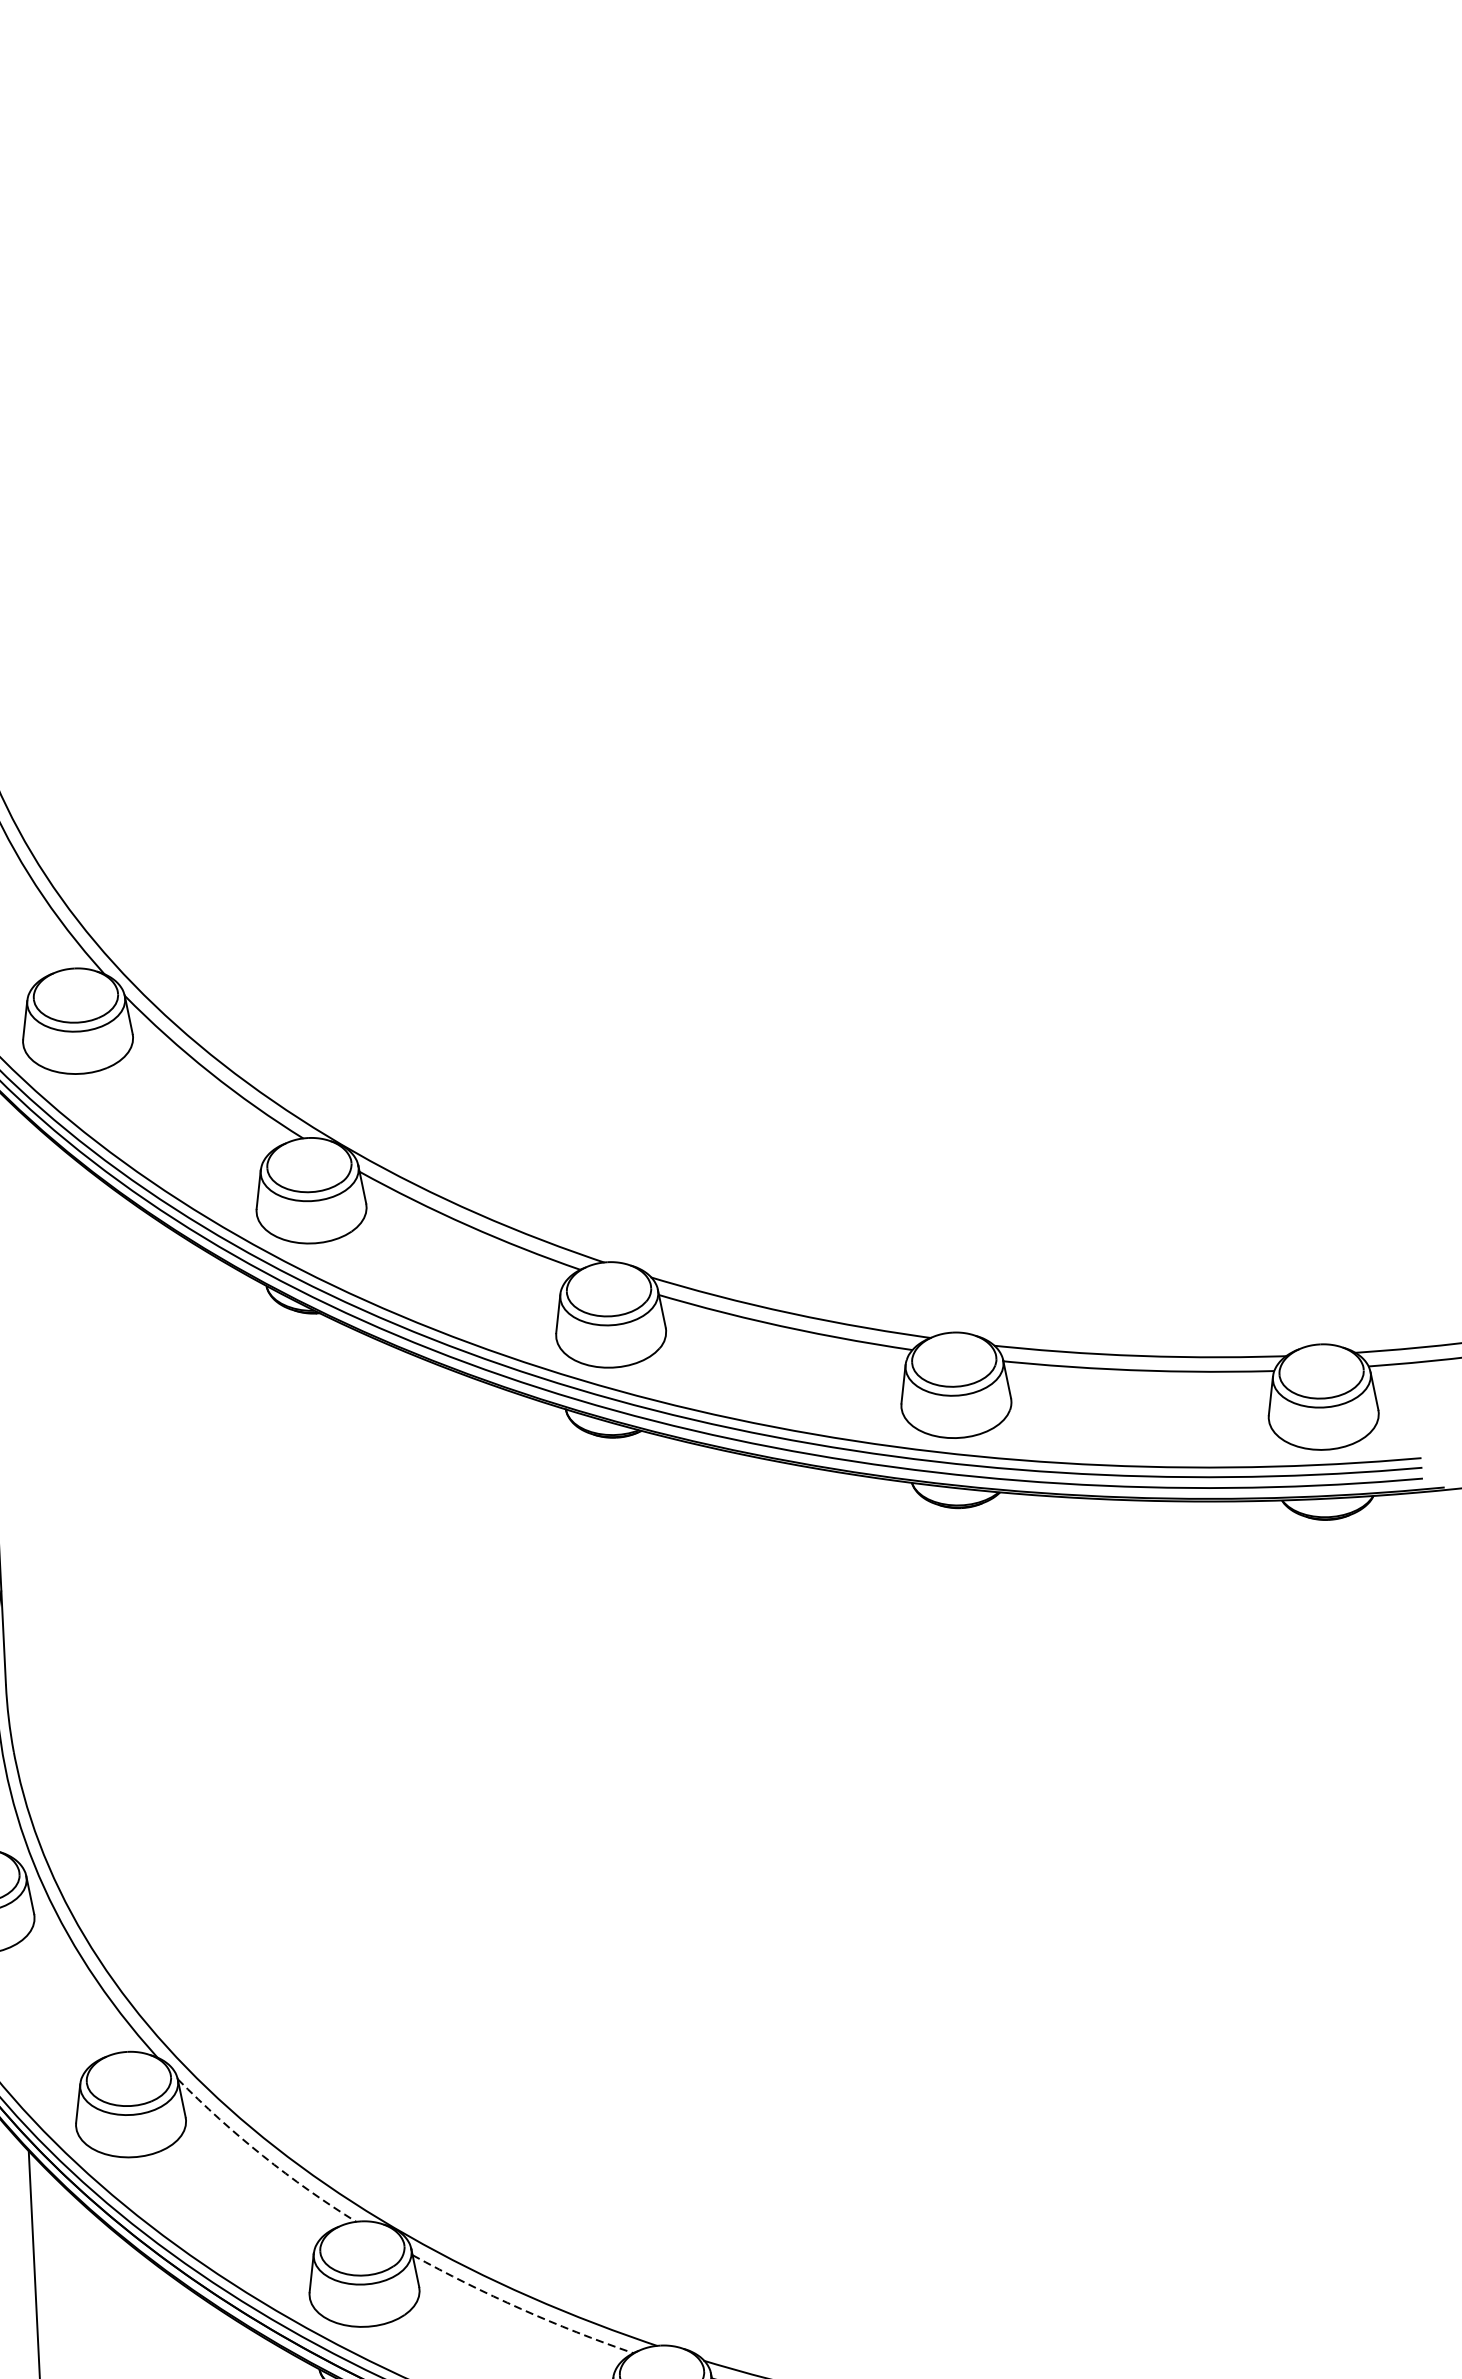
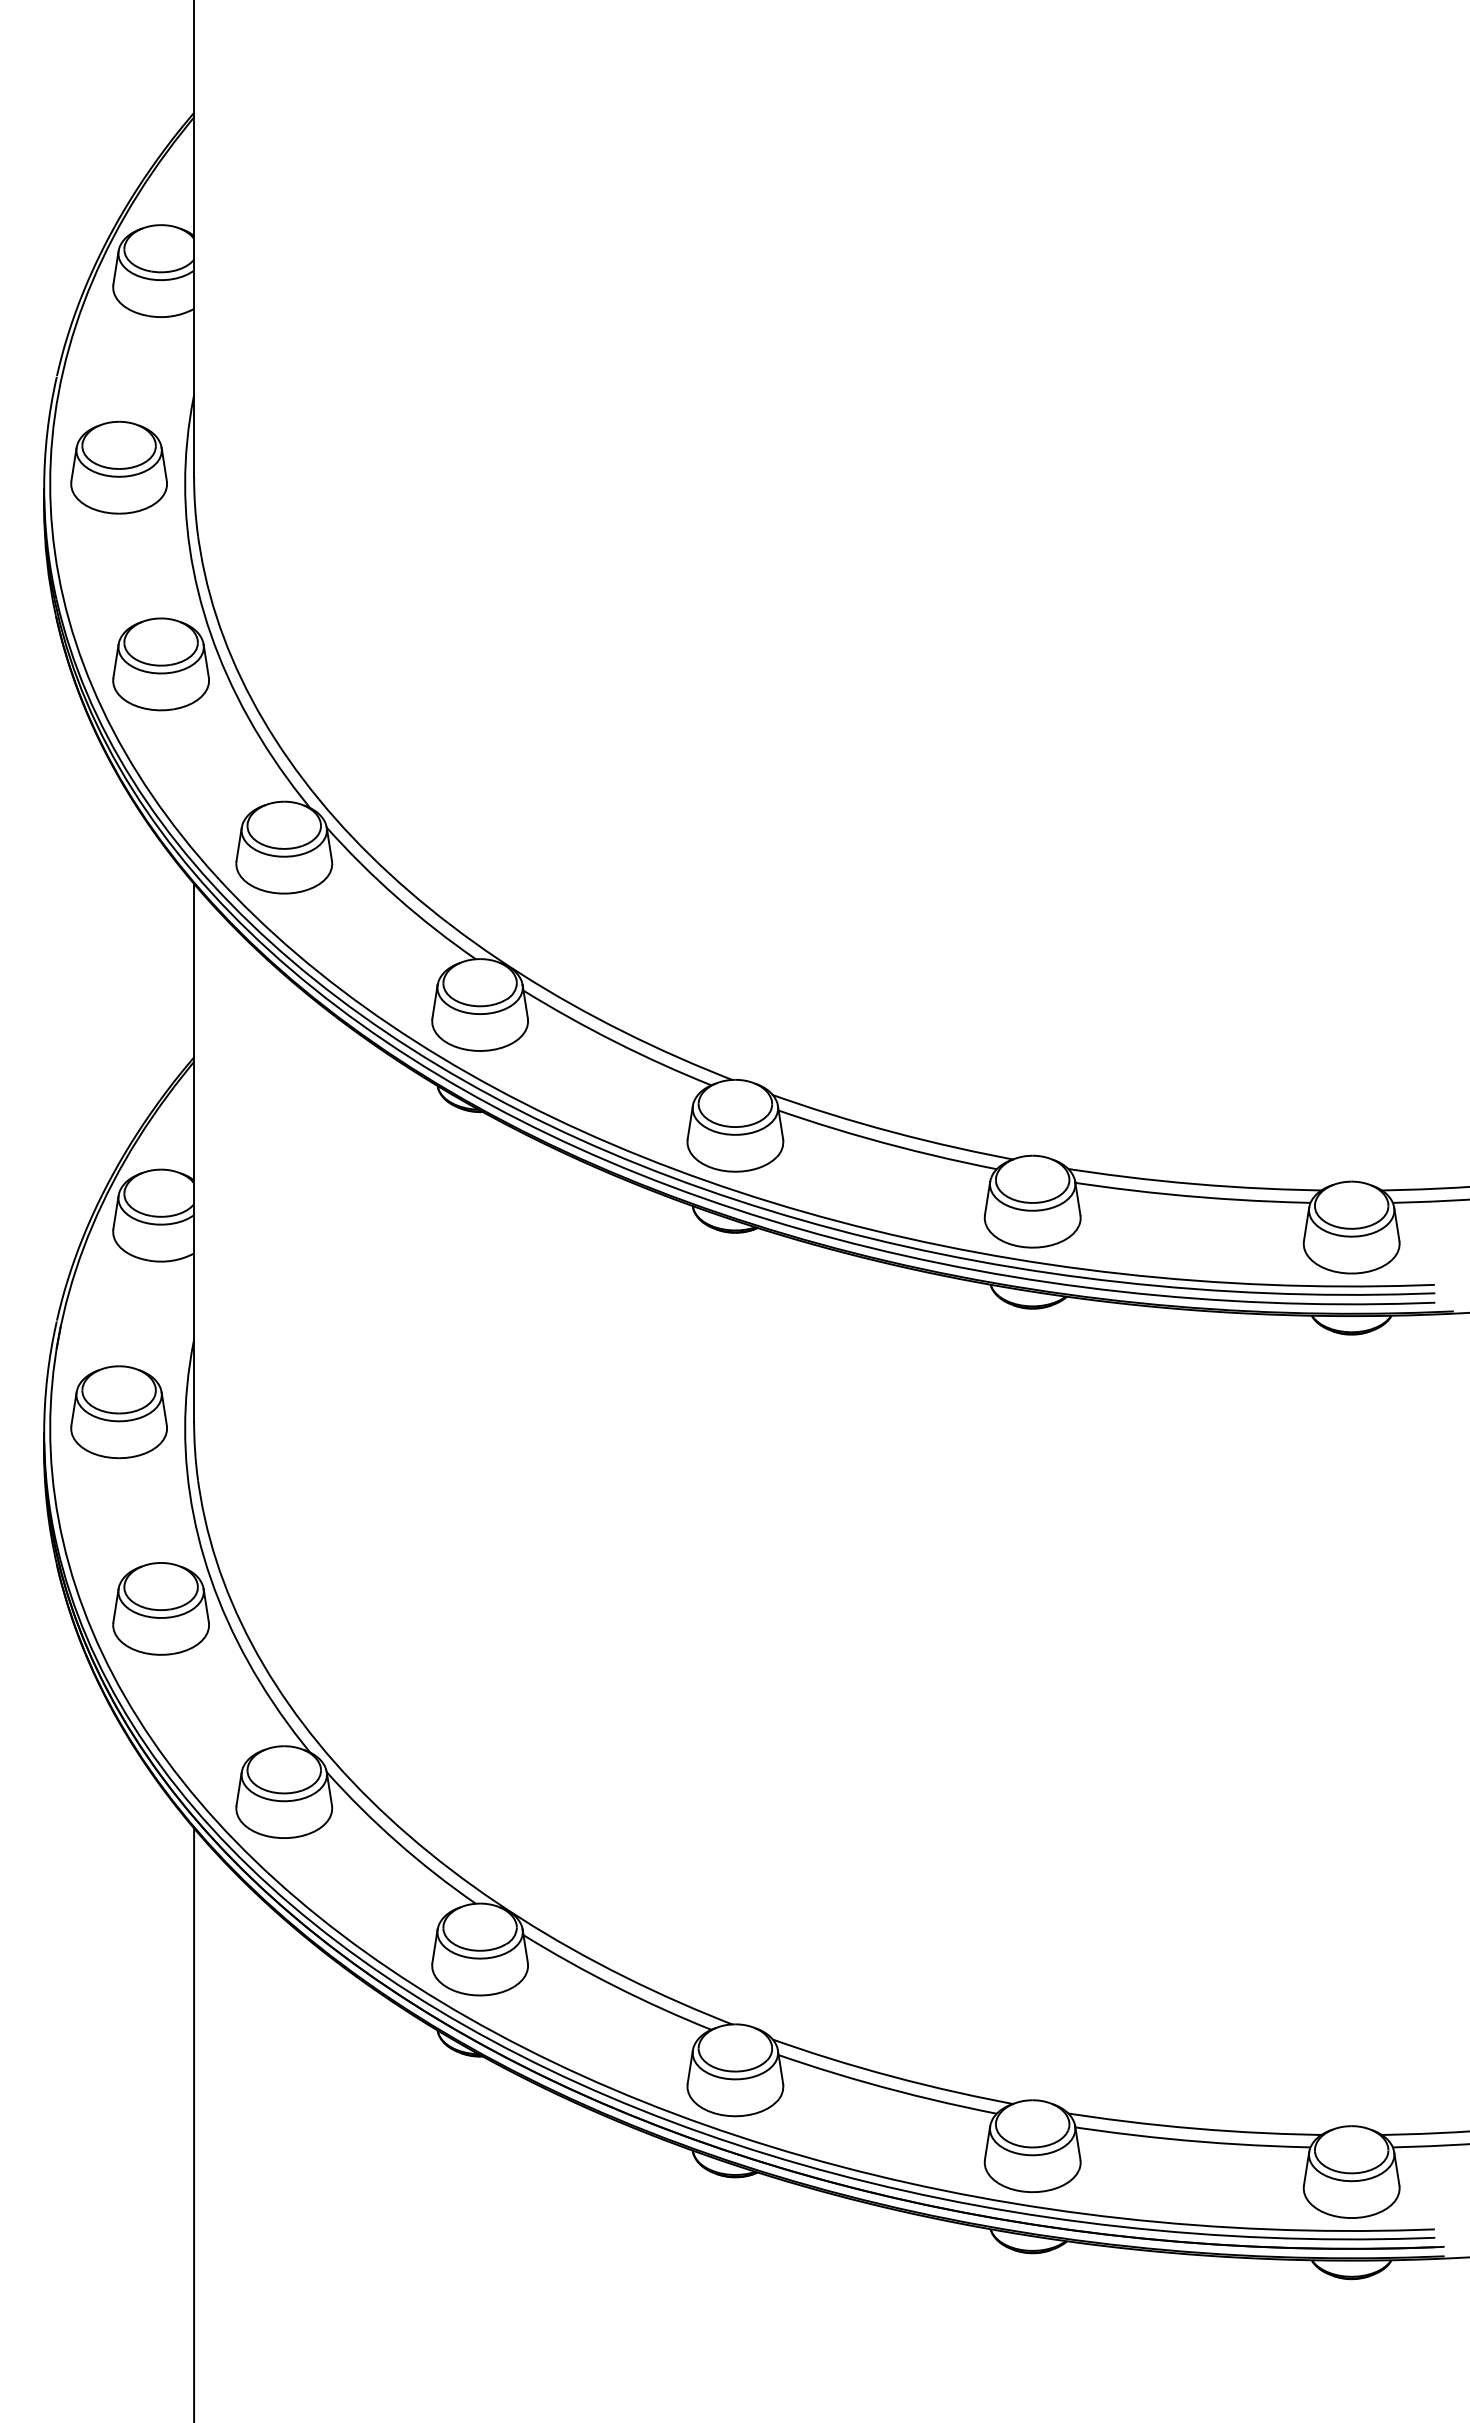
arc: (262, 2155) -> (397, 1842), dashed -> solid
arc: (520, 2308) -> (615, 1986), dashed -> solid

